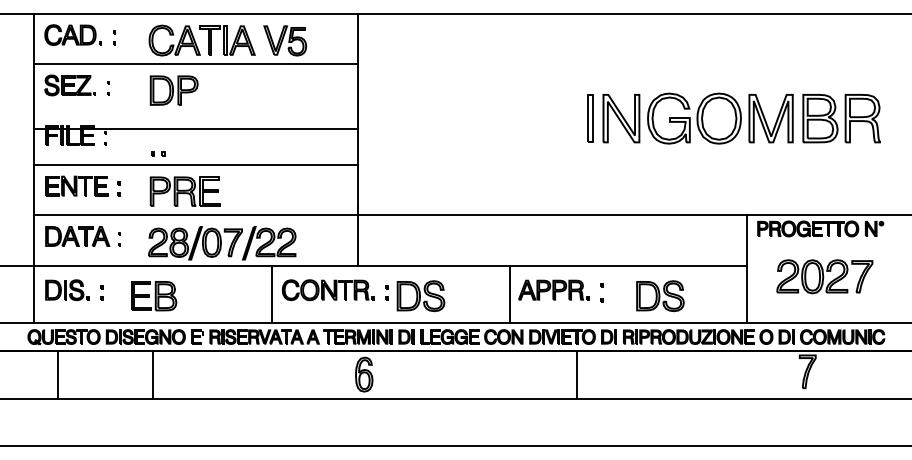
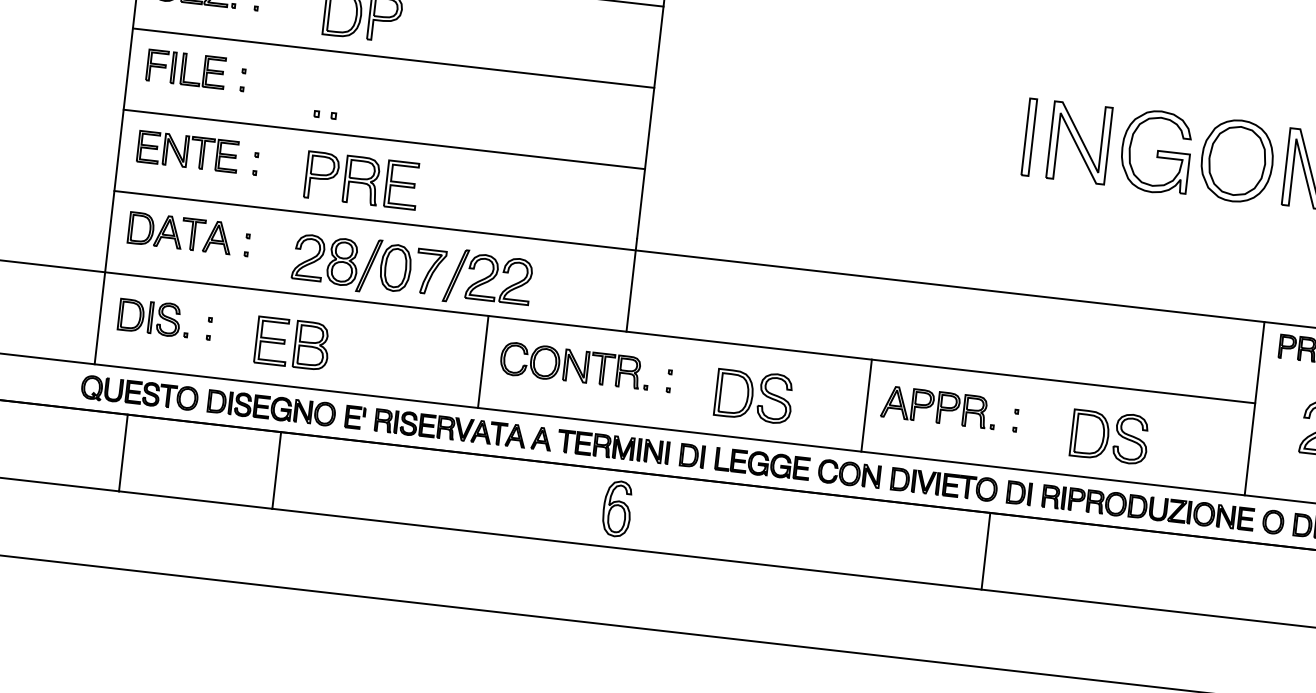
line: (195, 128) -> (392, 57), moved
part: (601, 292) -> (1015, 419), size x0.71
part: (420, 296) -> (753, 396), moved
line: (576, 374) -> (985, 550), moved

